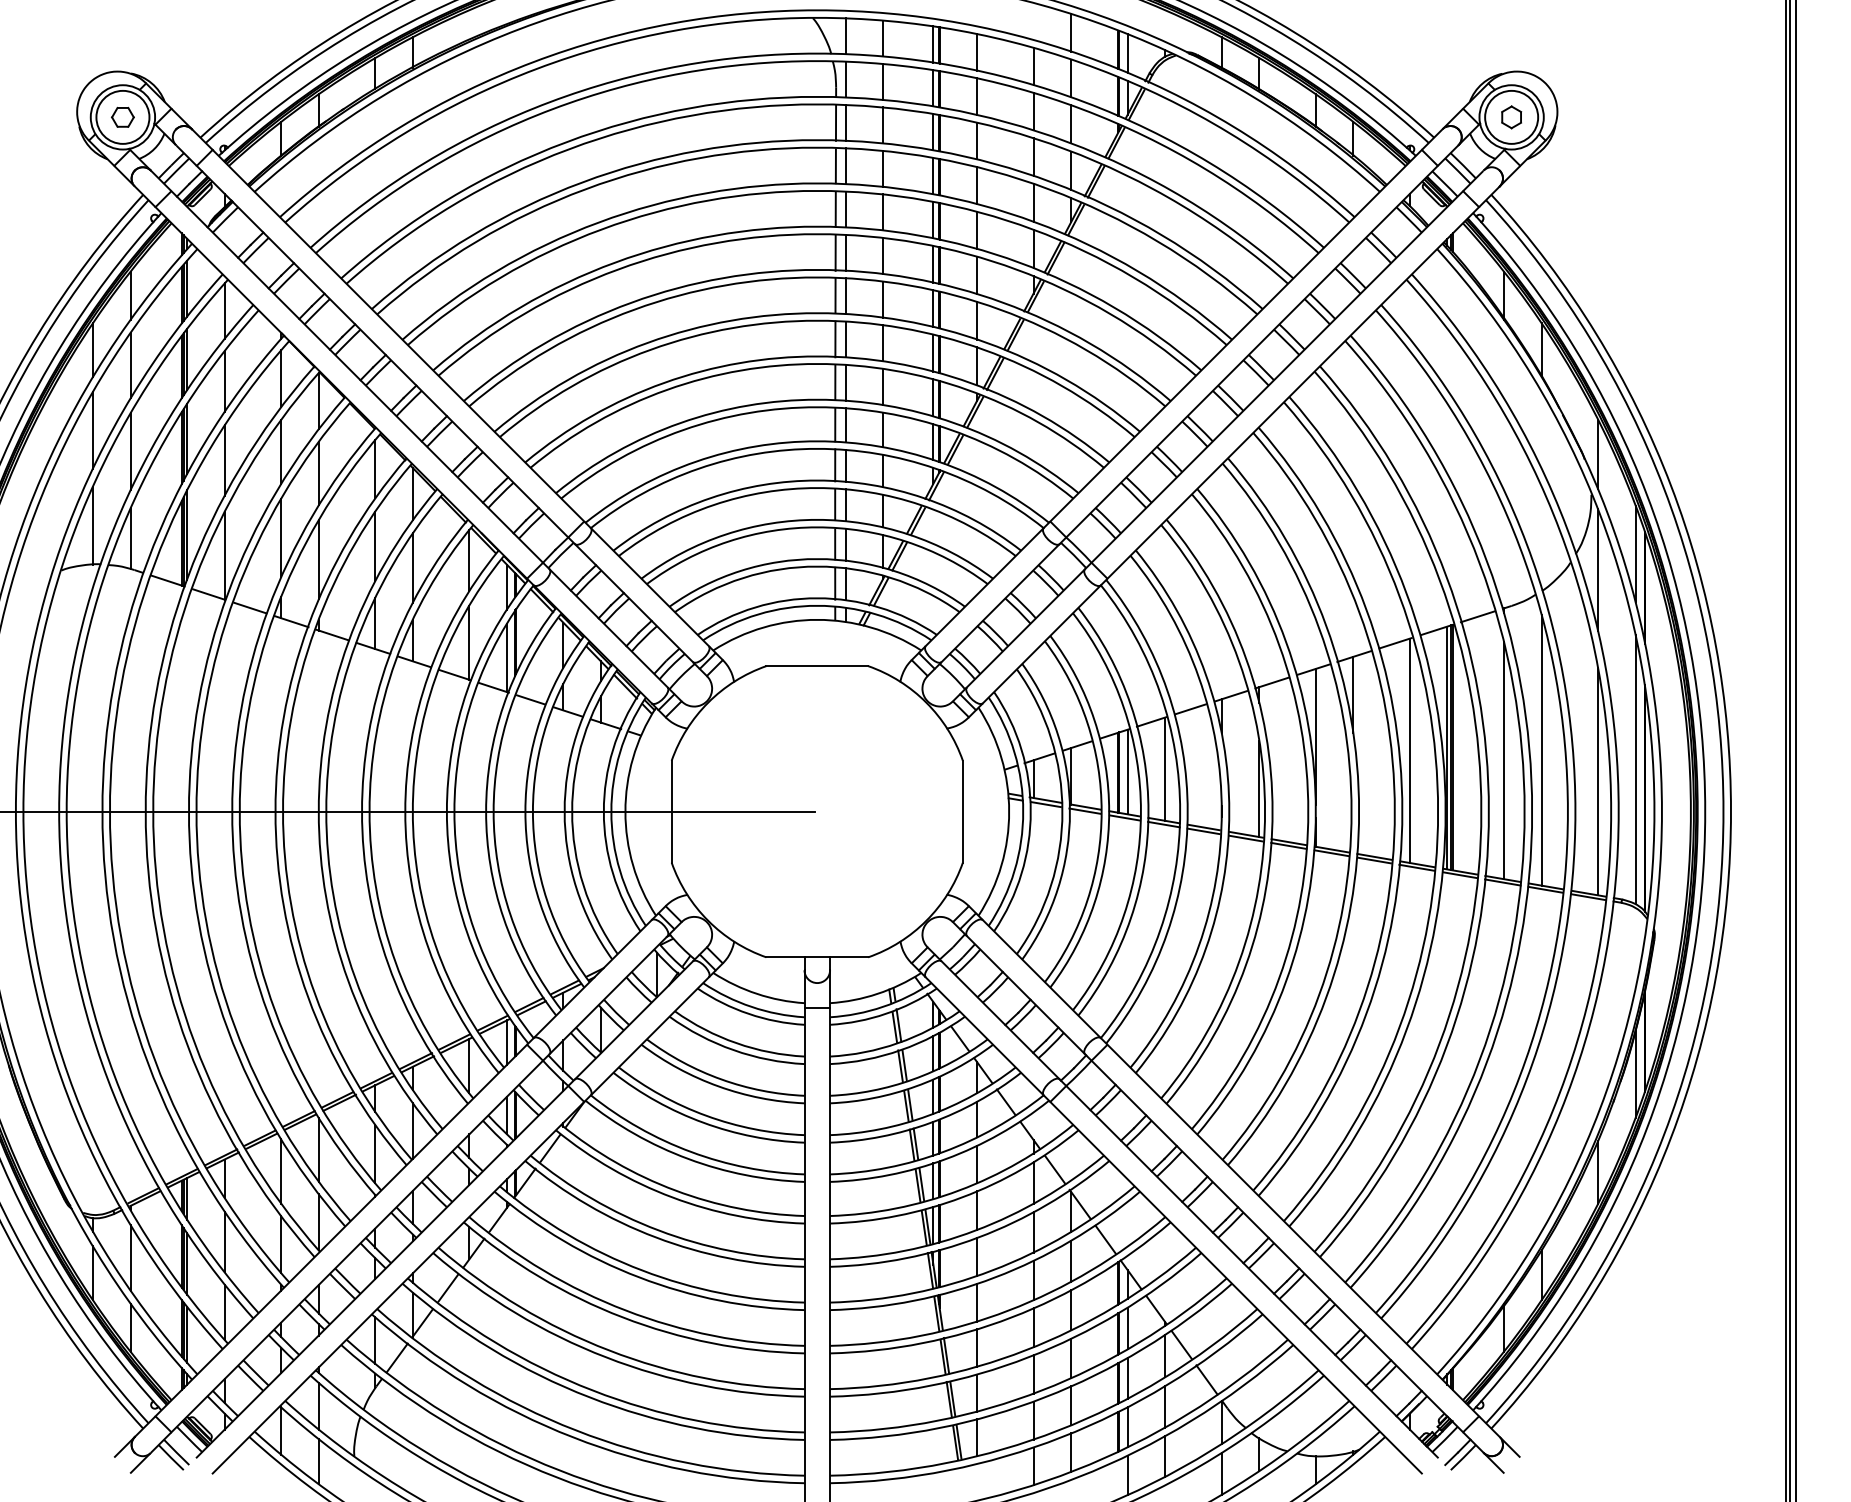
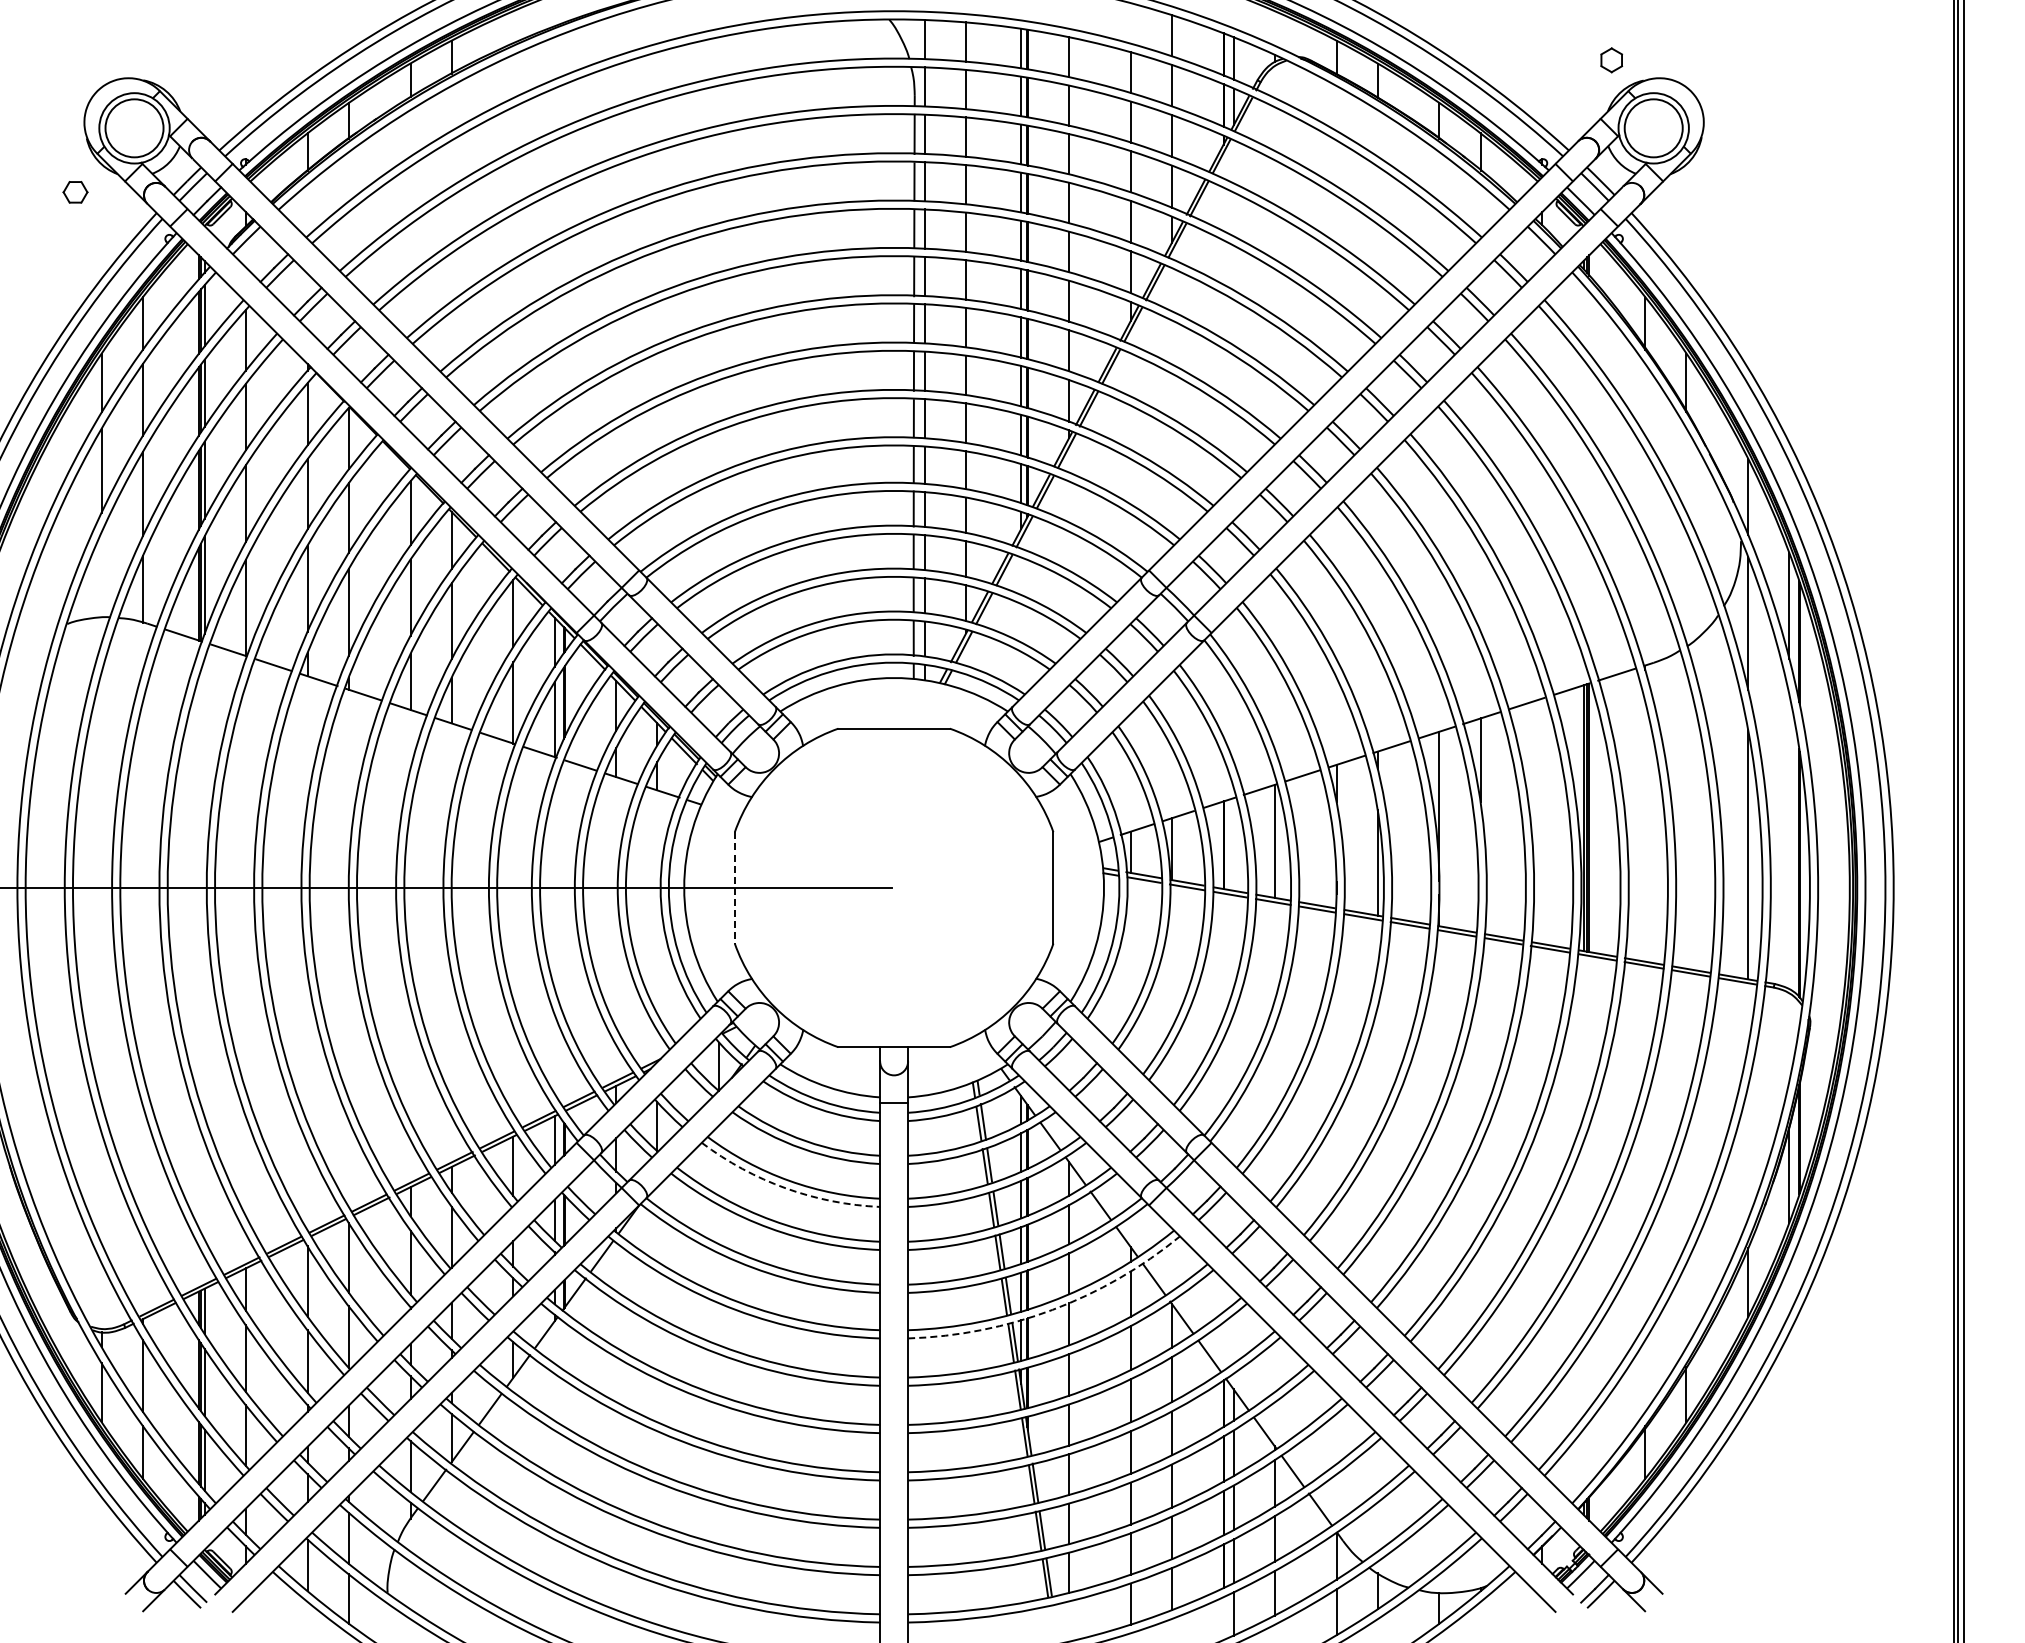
part: (122, 117) -> (75, 192), moved
part: (1511, 117) -> (1611, 60), moved
line: (92, 525) -> (101, 574), removed
line: (1541, 750) -> (1686, 820), removed
line: (1409, 751) -> (1542, 821), removed
line: (1504, 760) -> (1645, 831), removed
line: (1635, 769) -> (1789, 841), removed
line: (1127, 772) -> (1233, 844), removed
line: (671, 811) -> (734, 887), solid -> dashed
arc: (718, 1086) -> (786, 1188), solid -> dashed
arc: (962, 1197) -> (1052, 1309), solid -> dashed

